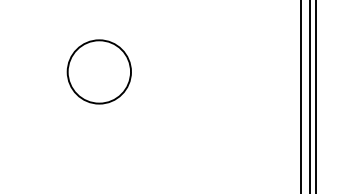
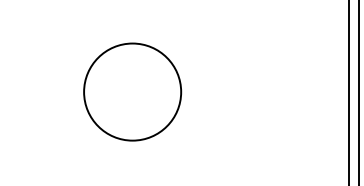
circle: (99, 71) -> (132, 91), size x1.43

